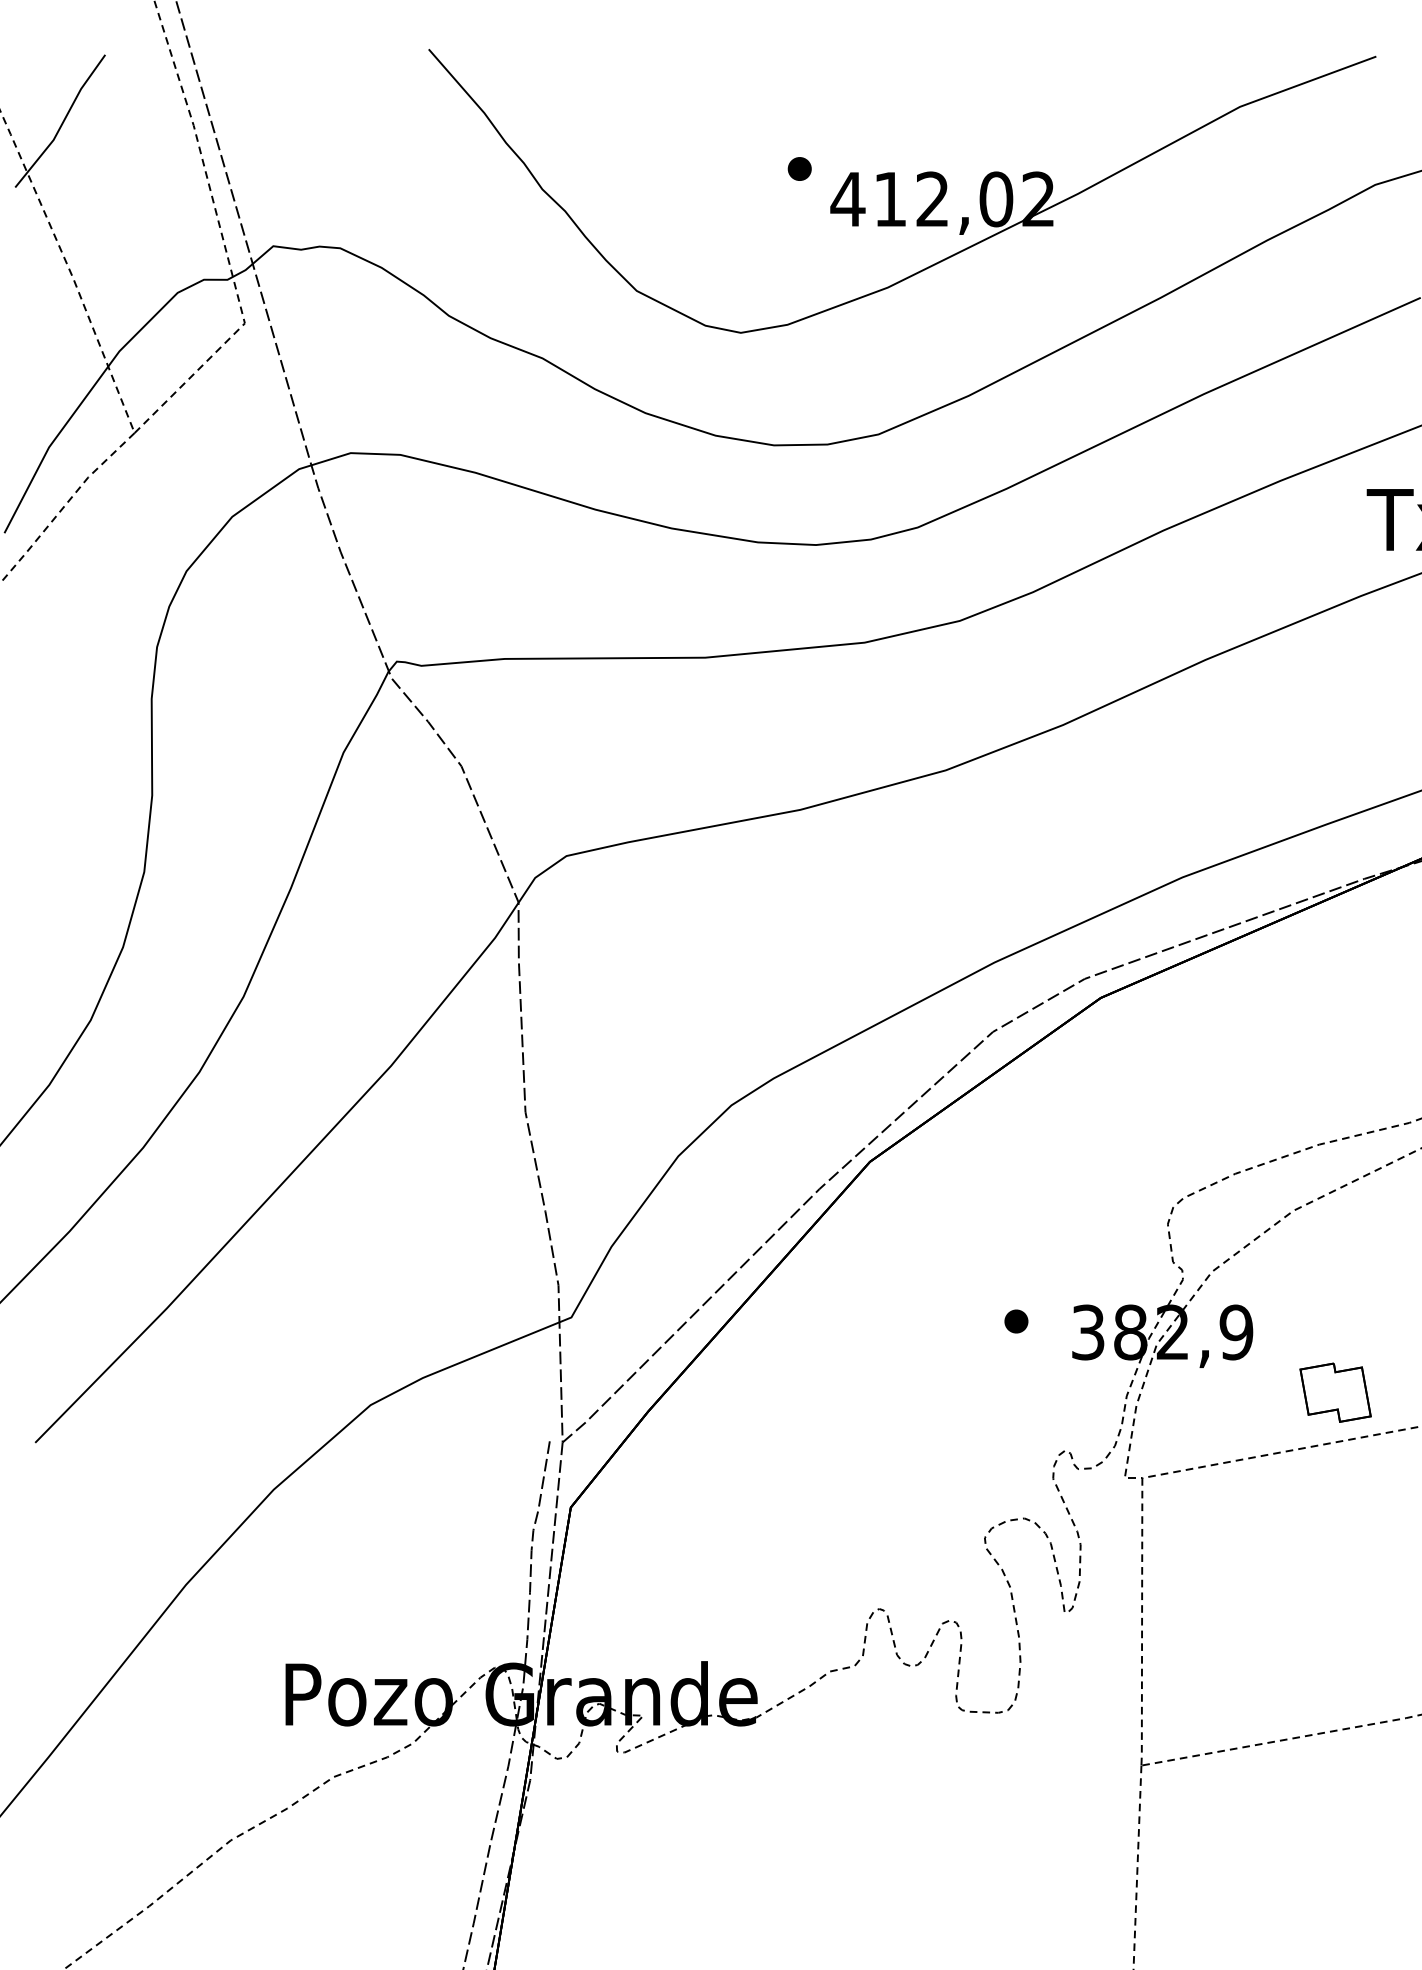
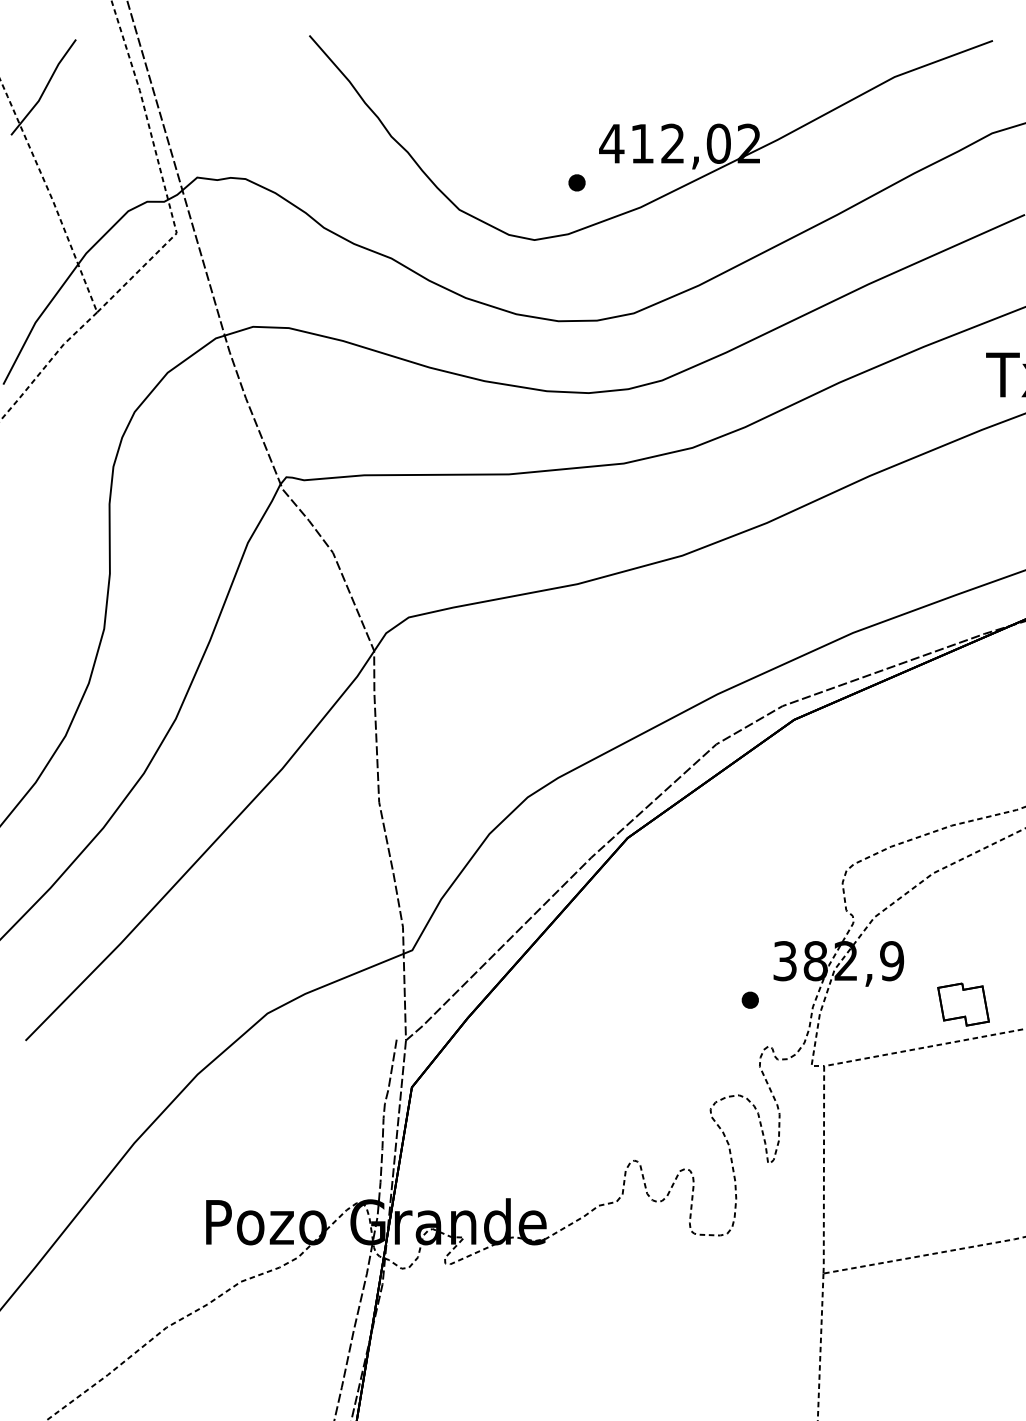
part: (799, 168) -> (576, 182), moved
part: (1015, 1320) -> (749, 999), moved

